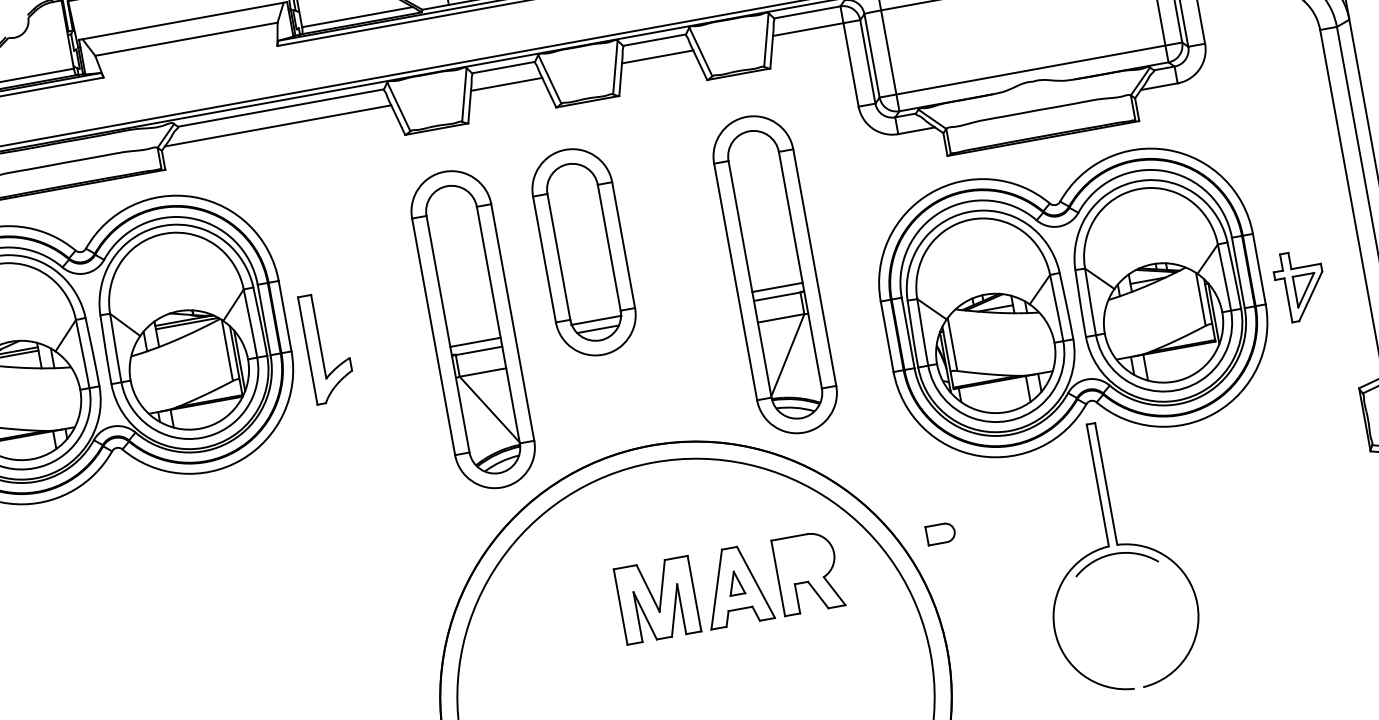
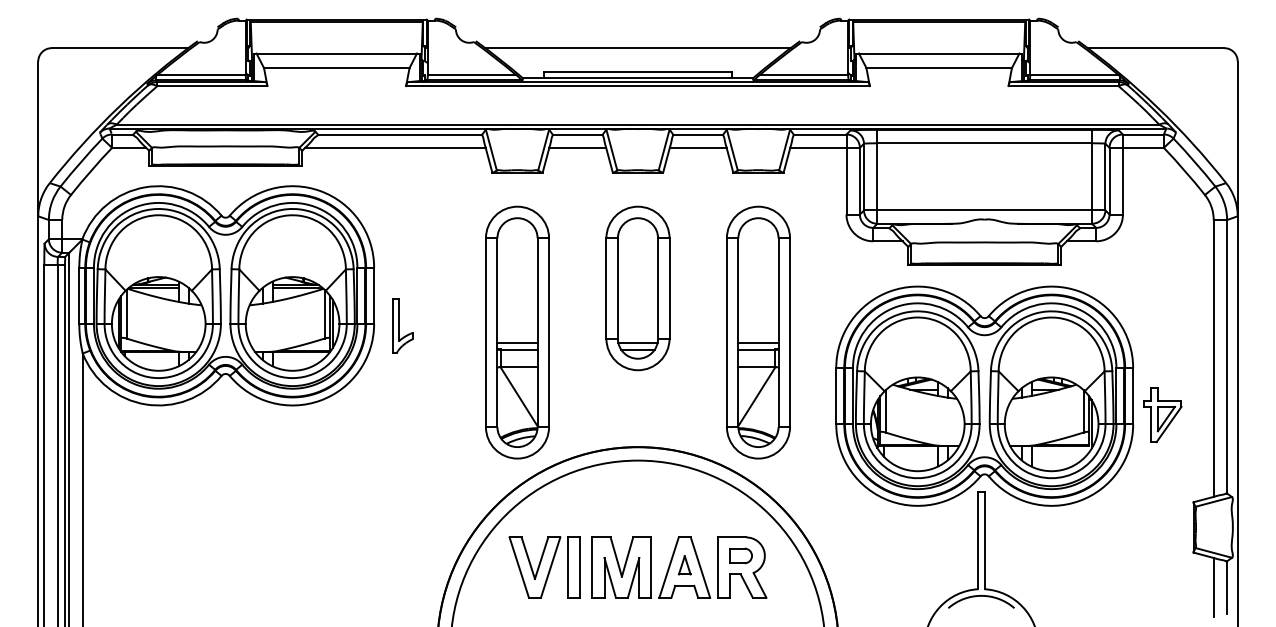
part: (583, 252) -> (637, 288), moved
part: (327, 346) -> (402, 325), size x0.62
part: (940, 533) -> (740, 555), moved
part: (560, 617) -> (544, 567), added

